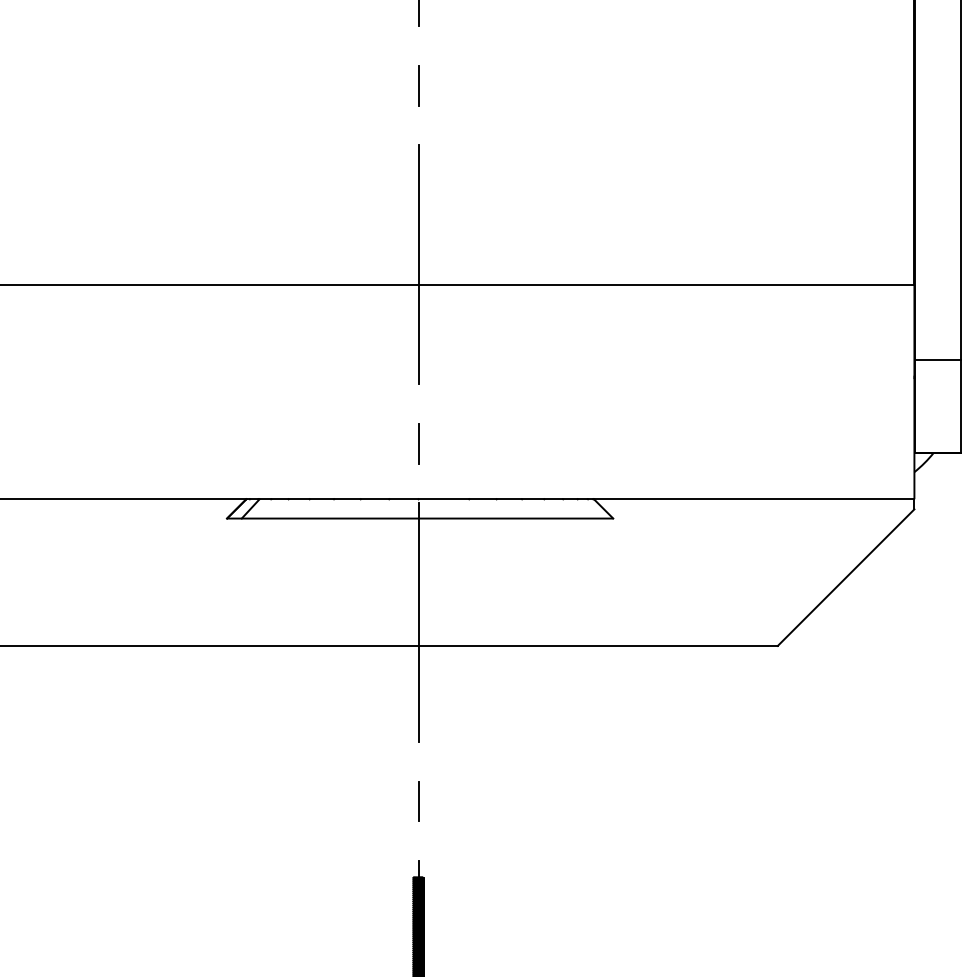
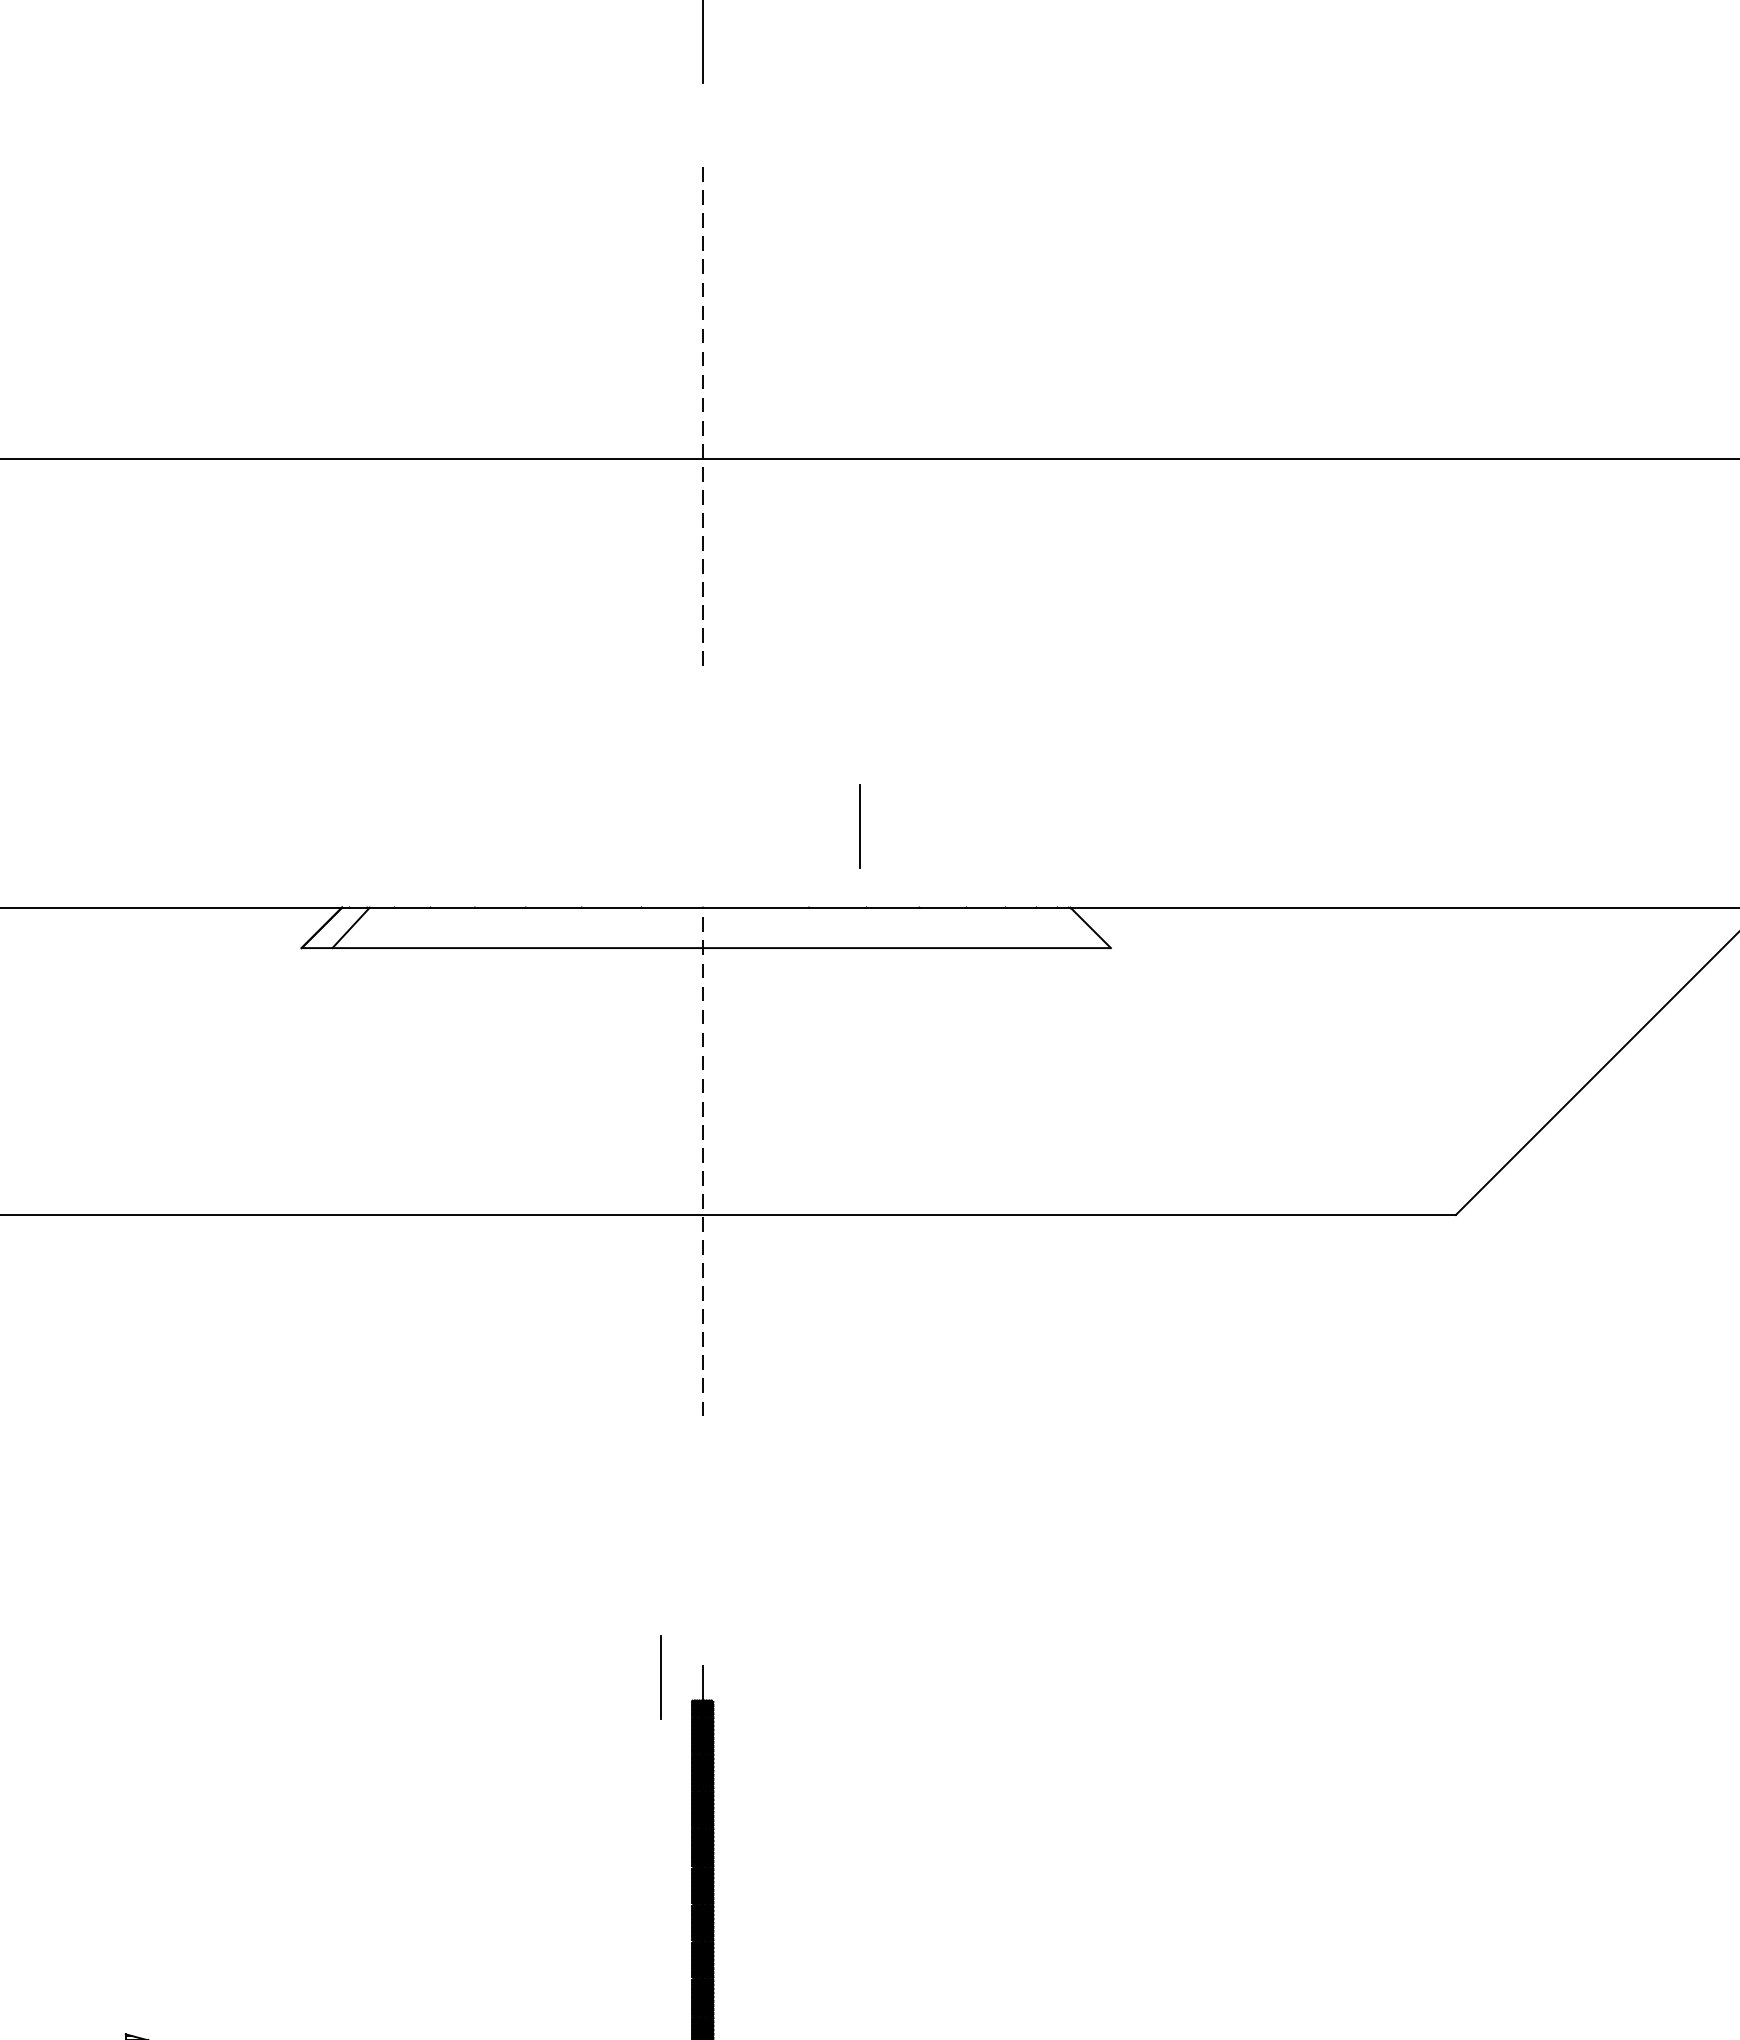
line: (418, 264) -> (702, 415), solid -> dashed
line: (418, 443) -> (859, 826), moved
line: (418, 622) -> (702, 1165), solid -> dashed
line: (418, 801) -> (660, 1677), moved

